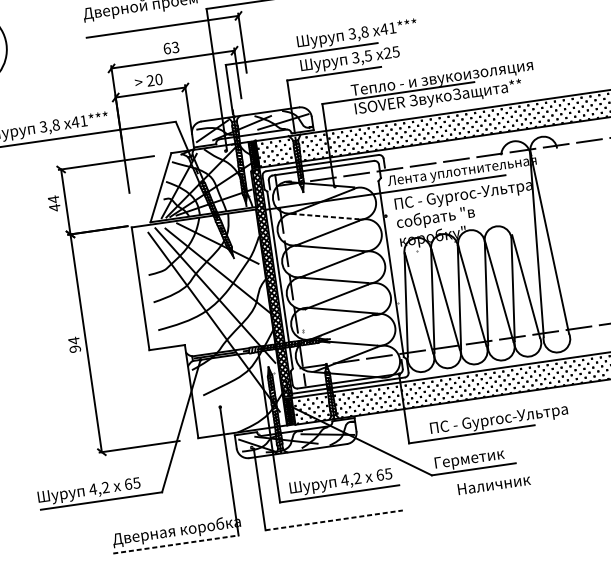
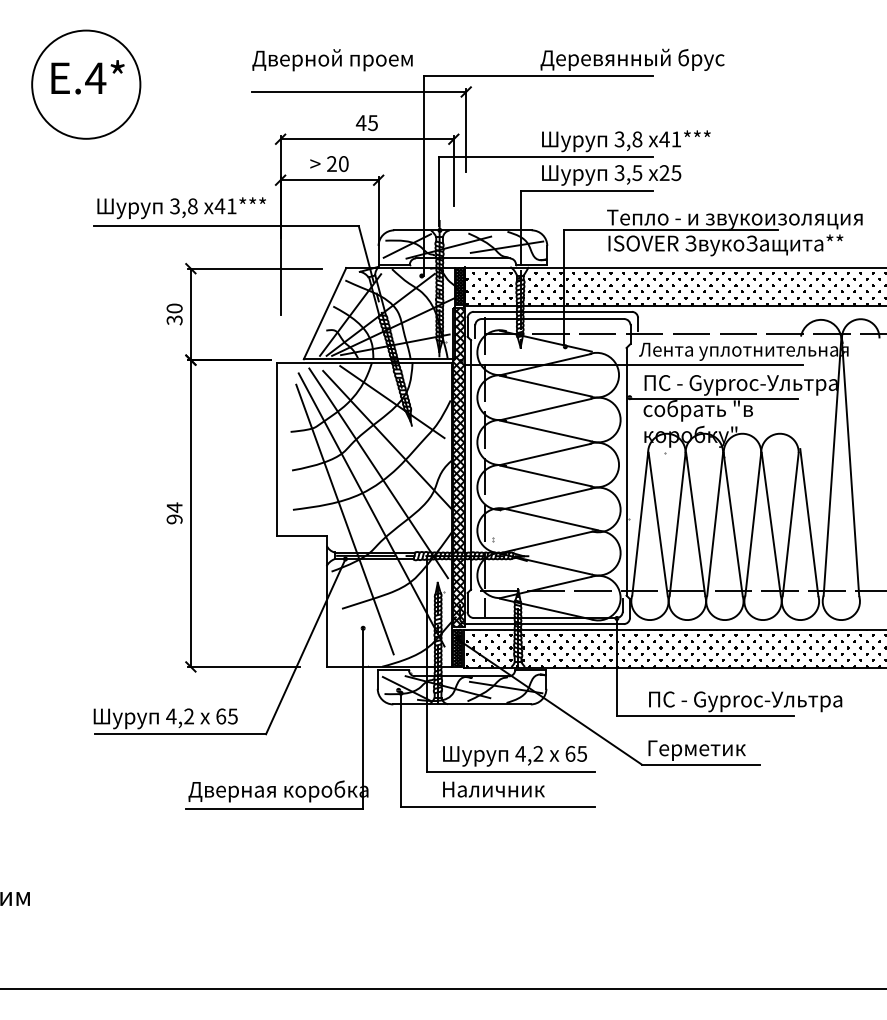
text: (170, 48) -> (366, 123), 63 -> 45
text: (54, 203) -> (174, 314), 44 -> 30
line: (446, 208) -> (714, 398), added
line: (325, 216) -> (546, 386), dashed -> solid
line: (195, 331) -> (344, 519), added
text: (493, 484) -> (493, 789), moved
line: (333, 520) -> (497, 807), dashed -> solid
line: (176, 544) -> (275, 809), dashed -> solid

